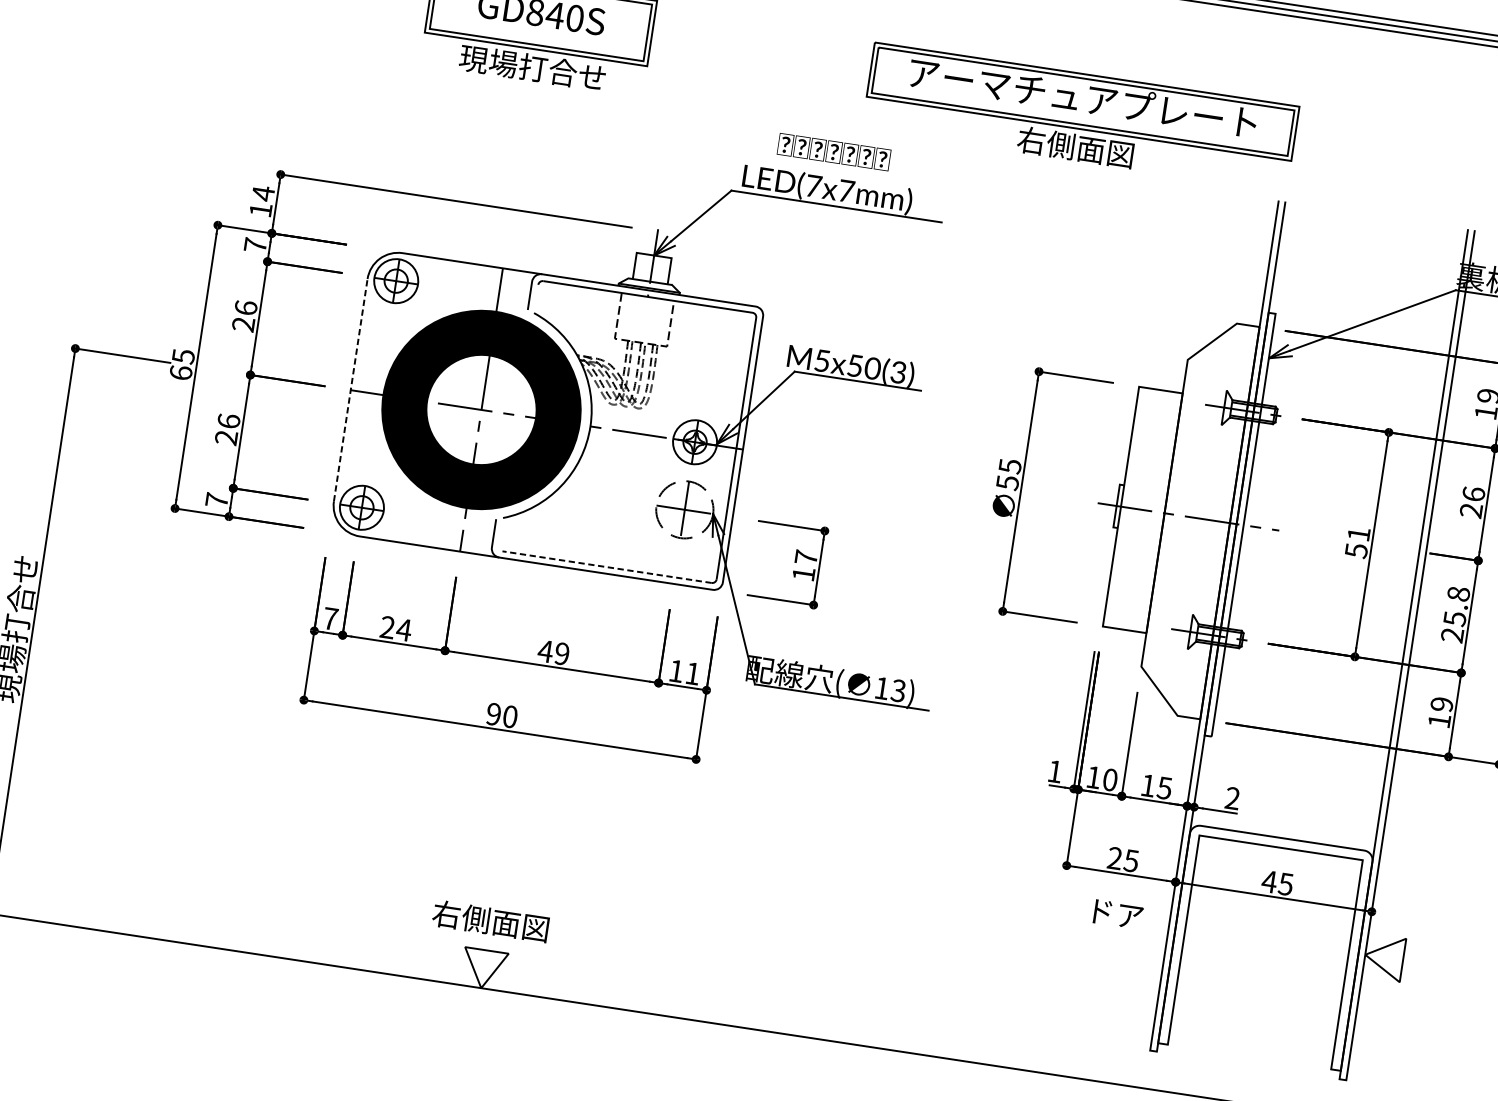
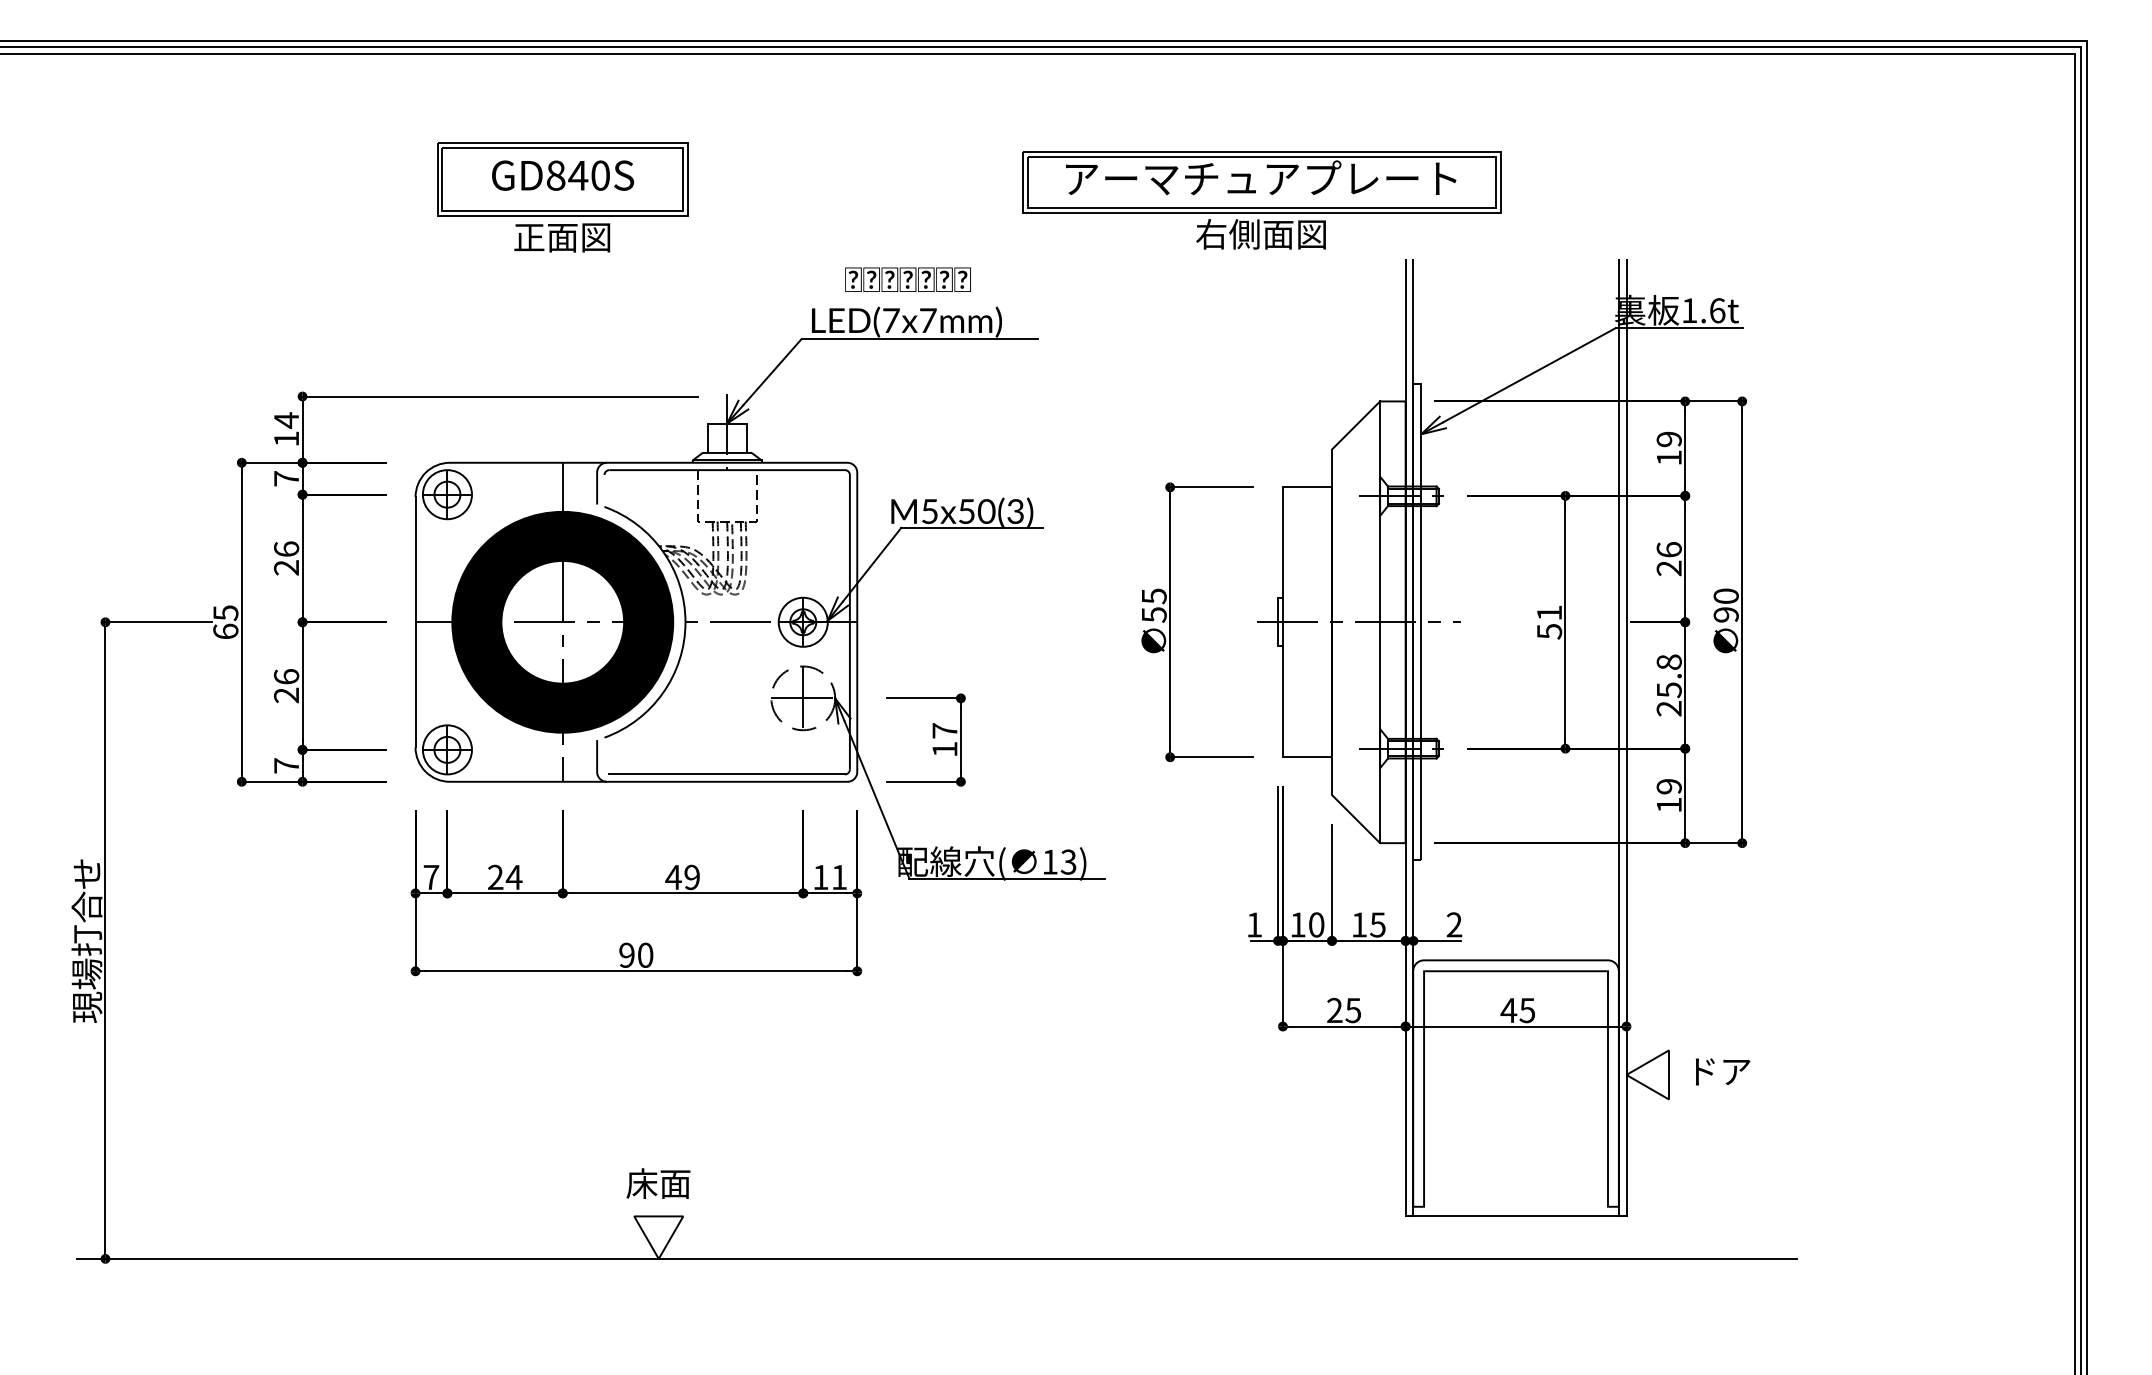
text: (532, 67) -> (561, 236), 現場打合せ -> 正面図
part: (1080, 117) -> (1261, 200), moved
line: (350, 389) -> (415, 621), dashed -> solid
line: (1207, 519) -> (1380, 622), added
line: (607, 567) -> (727, 774), dashed -> solid
text: (1118, 914) -> (1723, 1071), moved
text: (490, 921) -> (657, 1183), 右側面図 -> 床面
line: (1247, 1065) -> (1515, 1216), added

